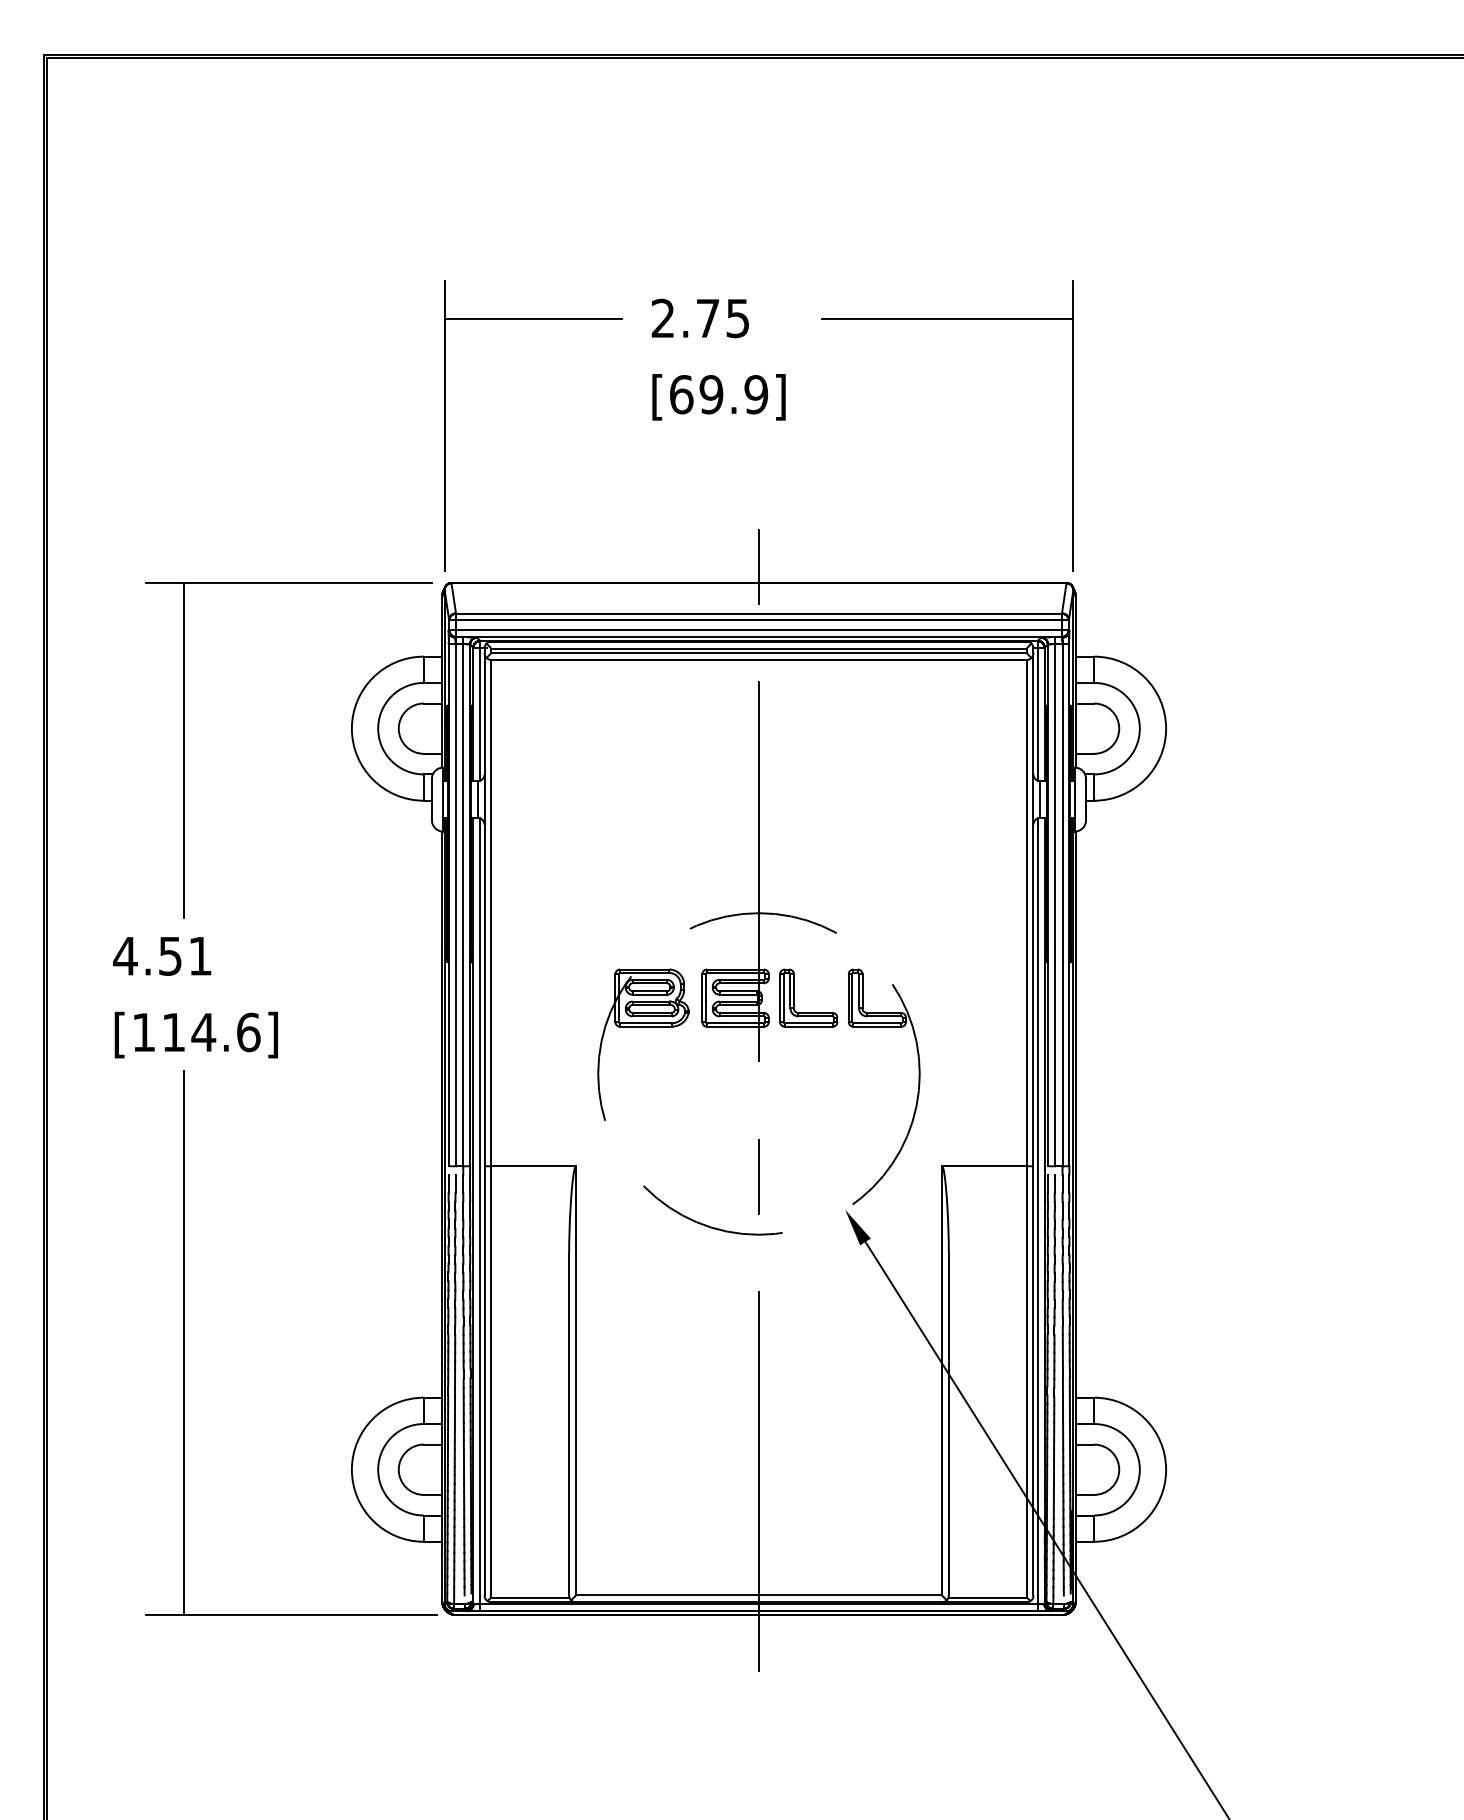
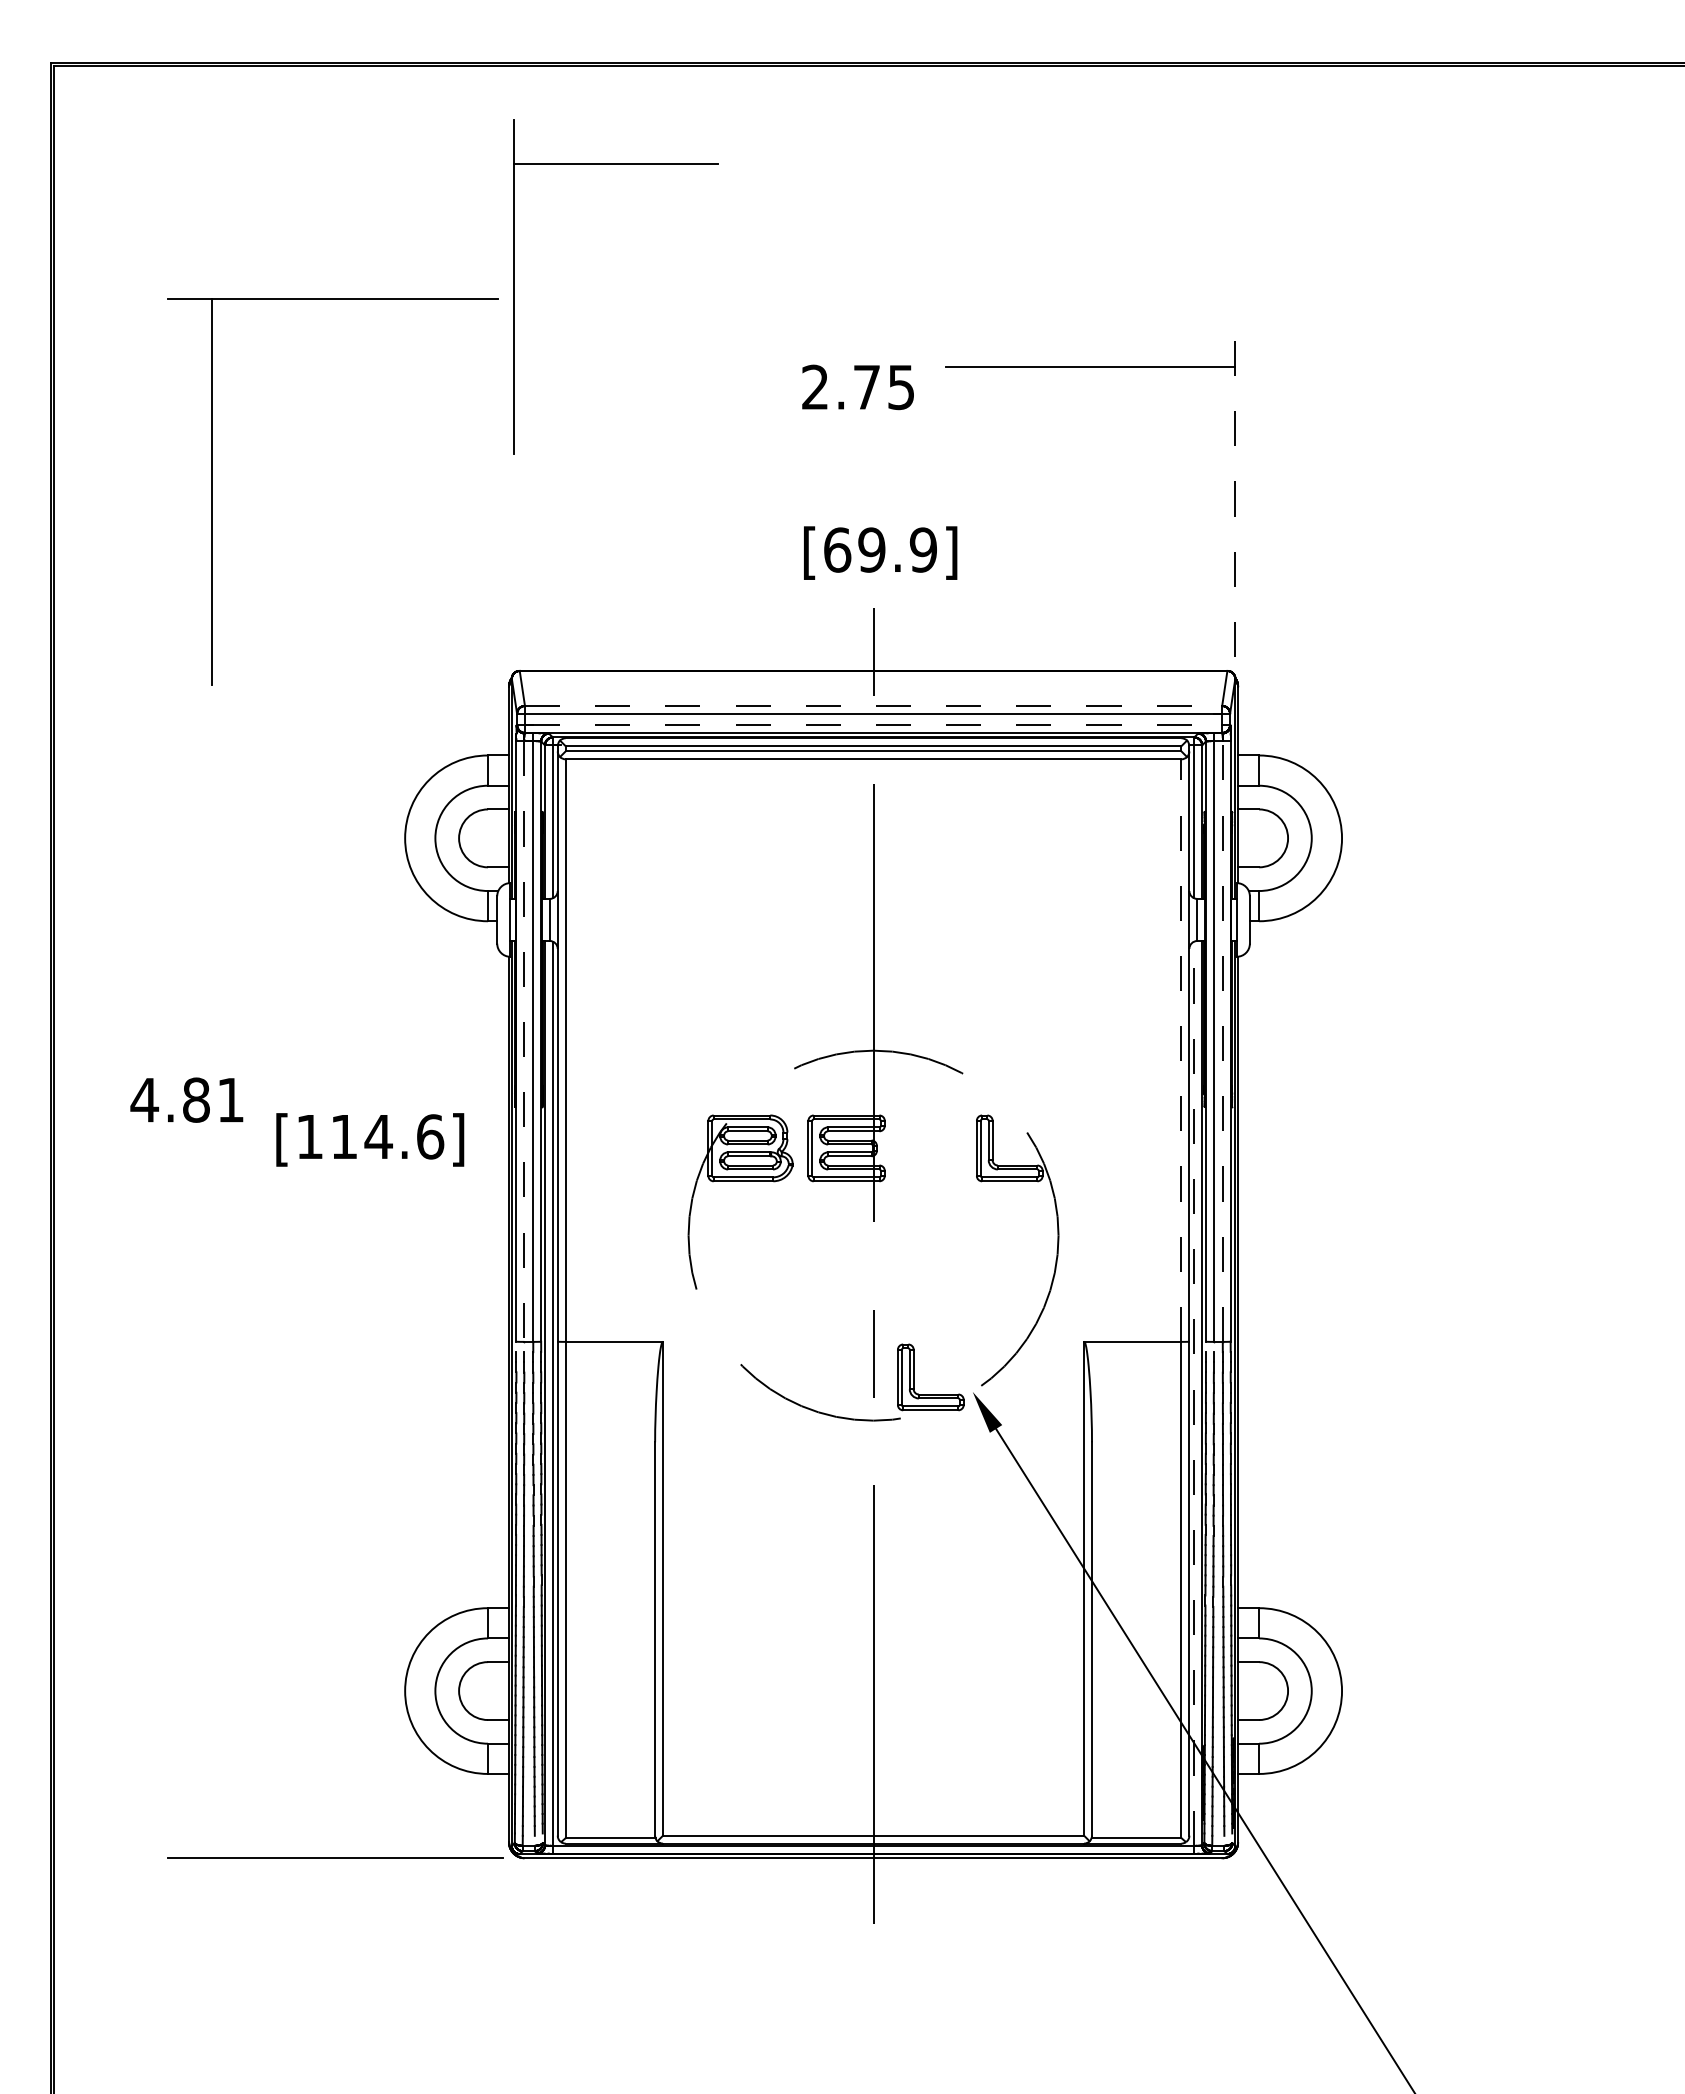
text: (699, 318) -> (857, 387), moved
text: (718, 396) -> (880, 552), moved
part: (445, 425) -> (514, 286), moved
line: (1073, 425) -> (1235, 489), solid -> dashed
line: (758, 613) -> (873, 705), solid -> dashed
line: (758, 630) -> (873, 725), solid -> dashed
part: (184, 750) -> (212, 491), moved
line: (1062, 905) -> (1222, 1041), solid -> dashed
line: (455, 906) -> (524, 1042), solid -> dashed
line: (1026, 913) -> (1181, 1050), solid -> dashed
text: (170, 955) -> (196, 1099), 4.51 -> 4.81
part: (794, 998) -> (914, 1377), moved
text: (196, 1034) -> (370, 1139), moved
line: (1037, 1211) -> (1194, 1393), solid -> dashed
line: (184, 1343) -> (212, 1545), removed

